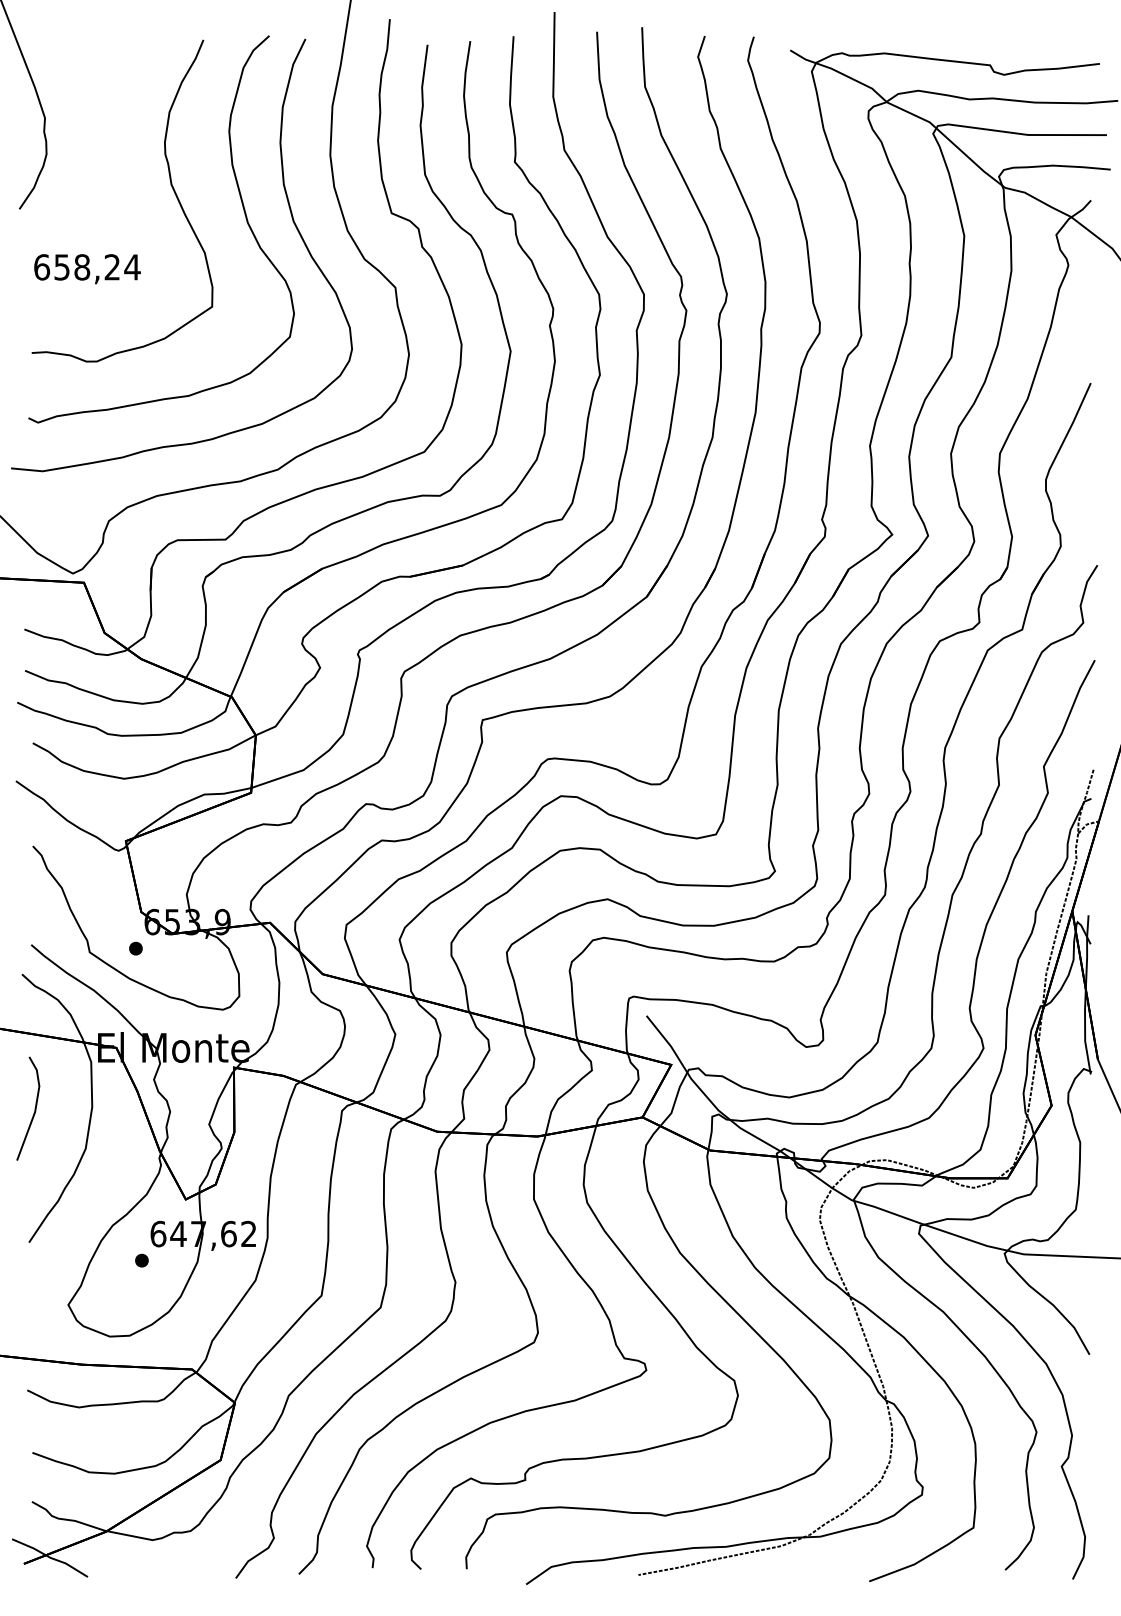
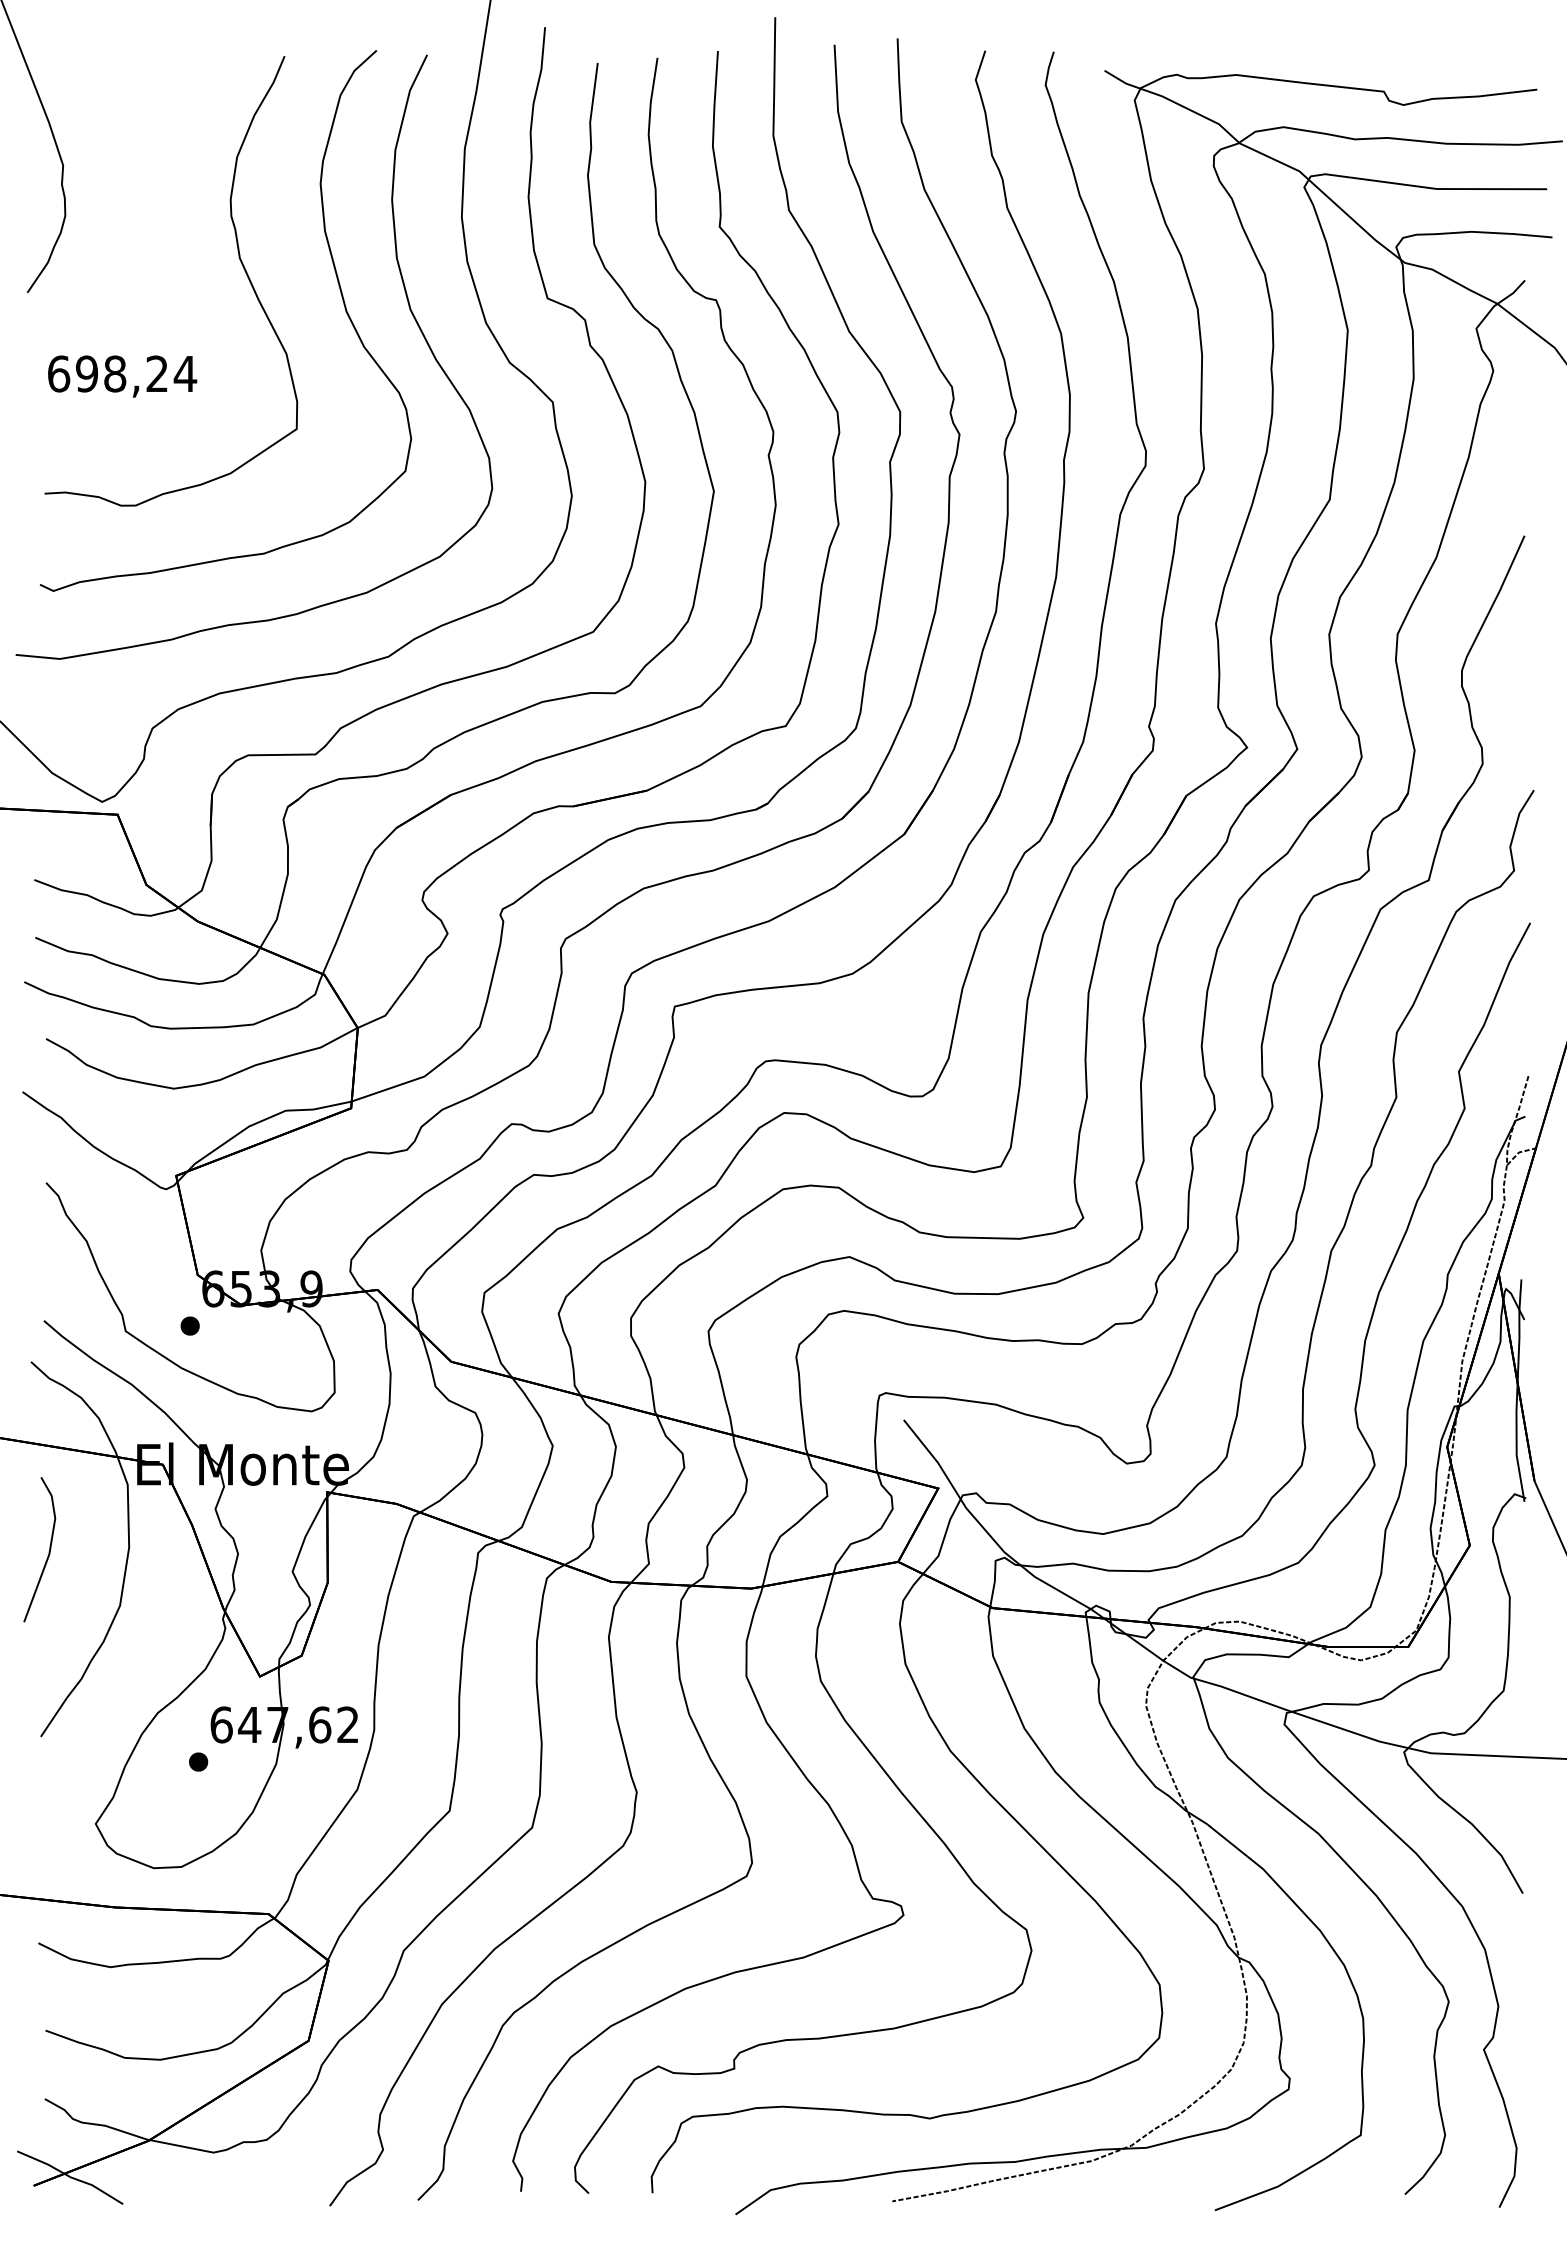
text: (61, 267) -> (86, 373), 658,24 -> 698,24

